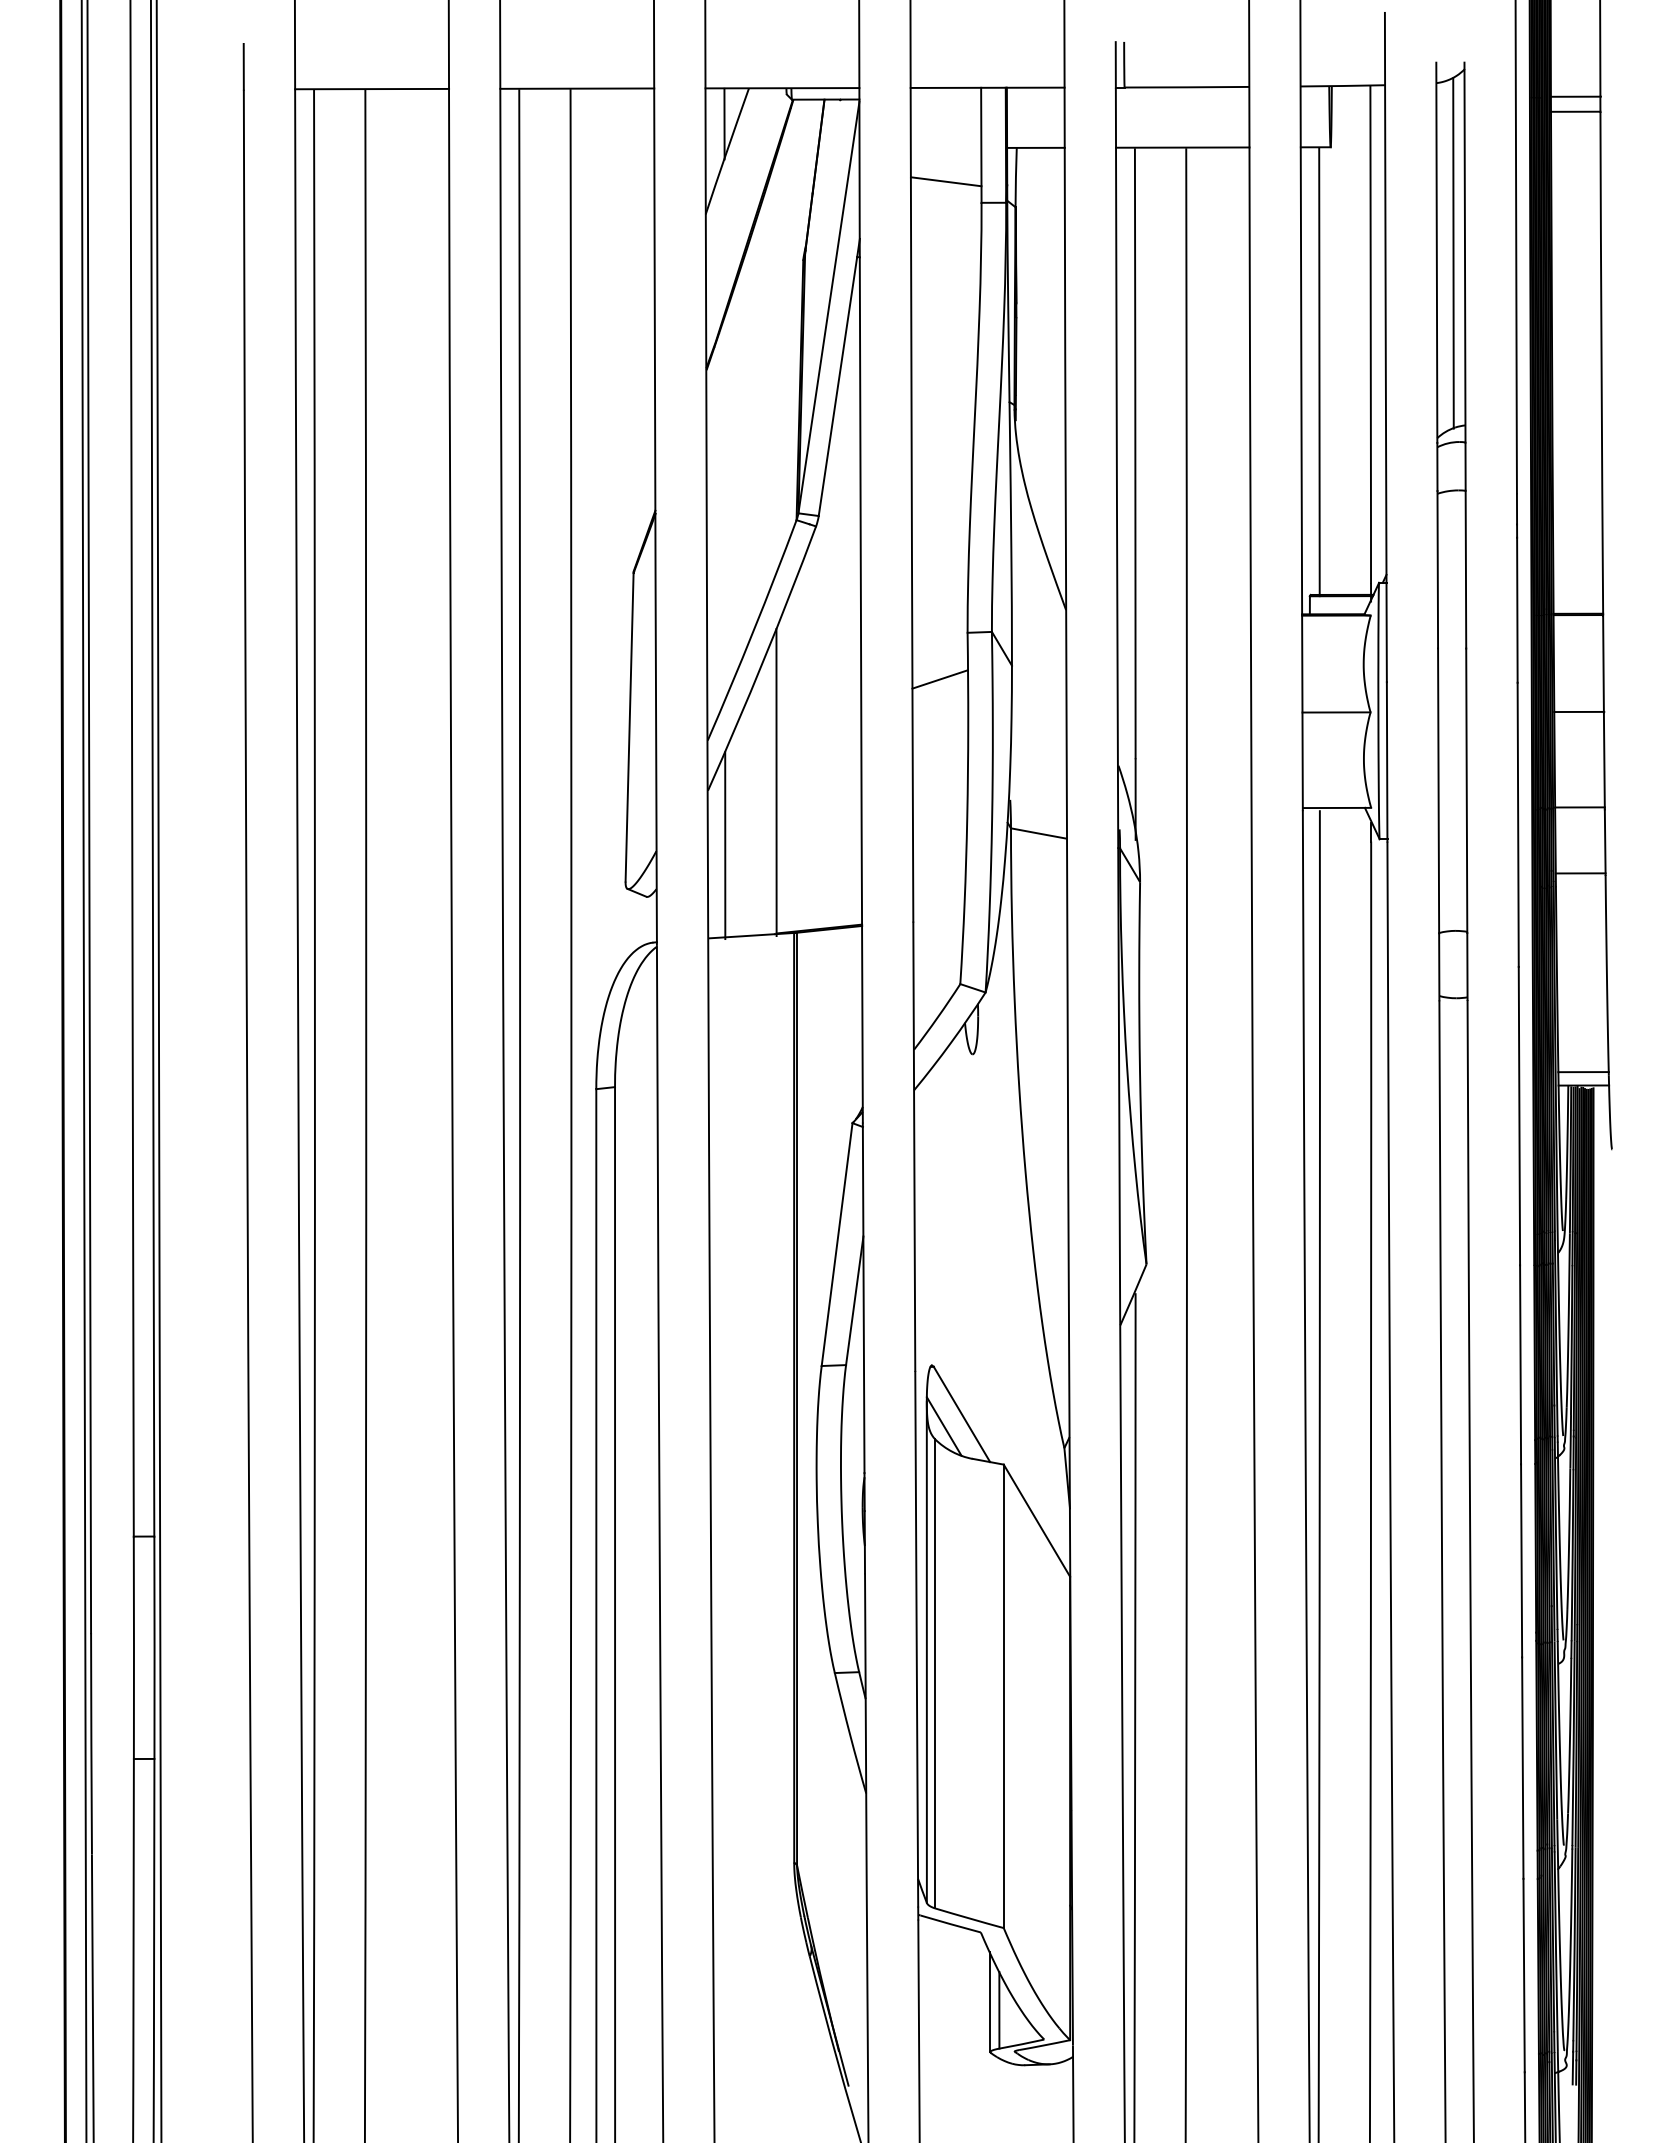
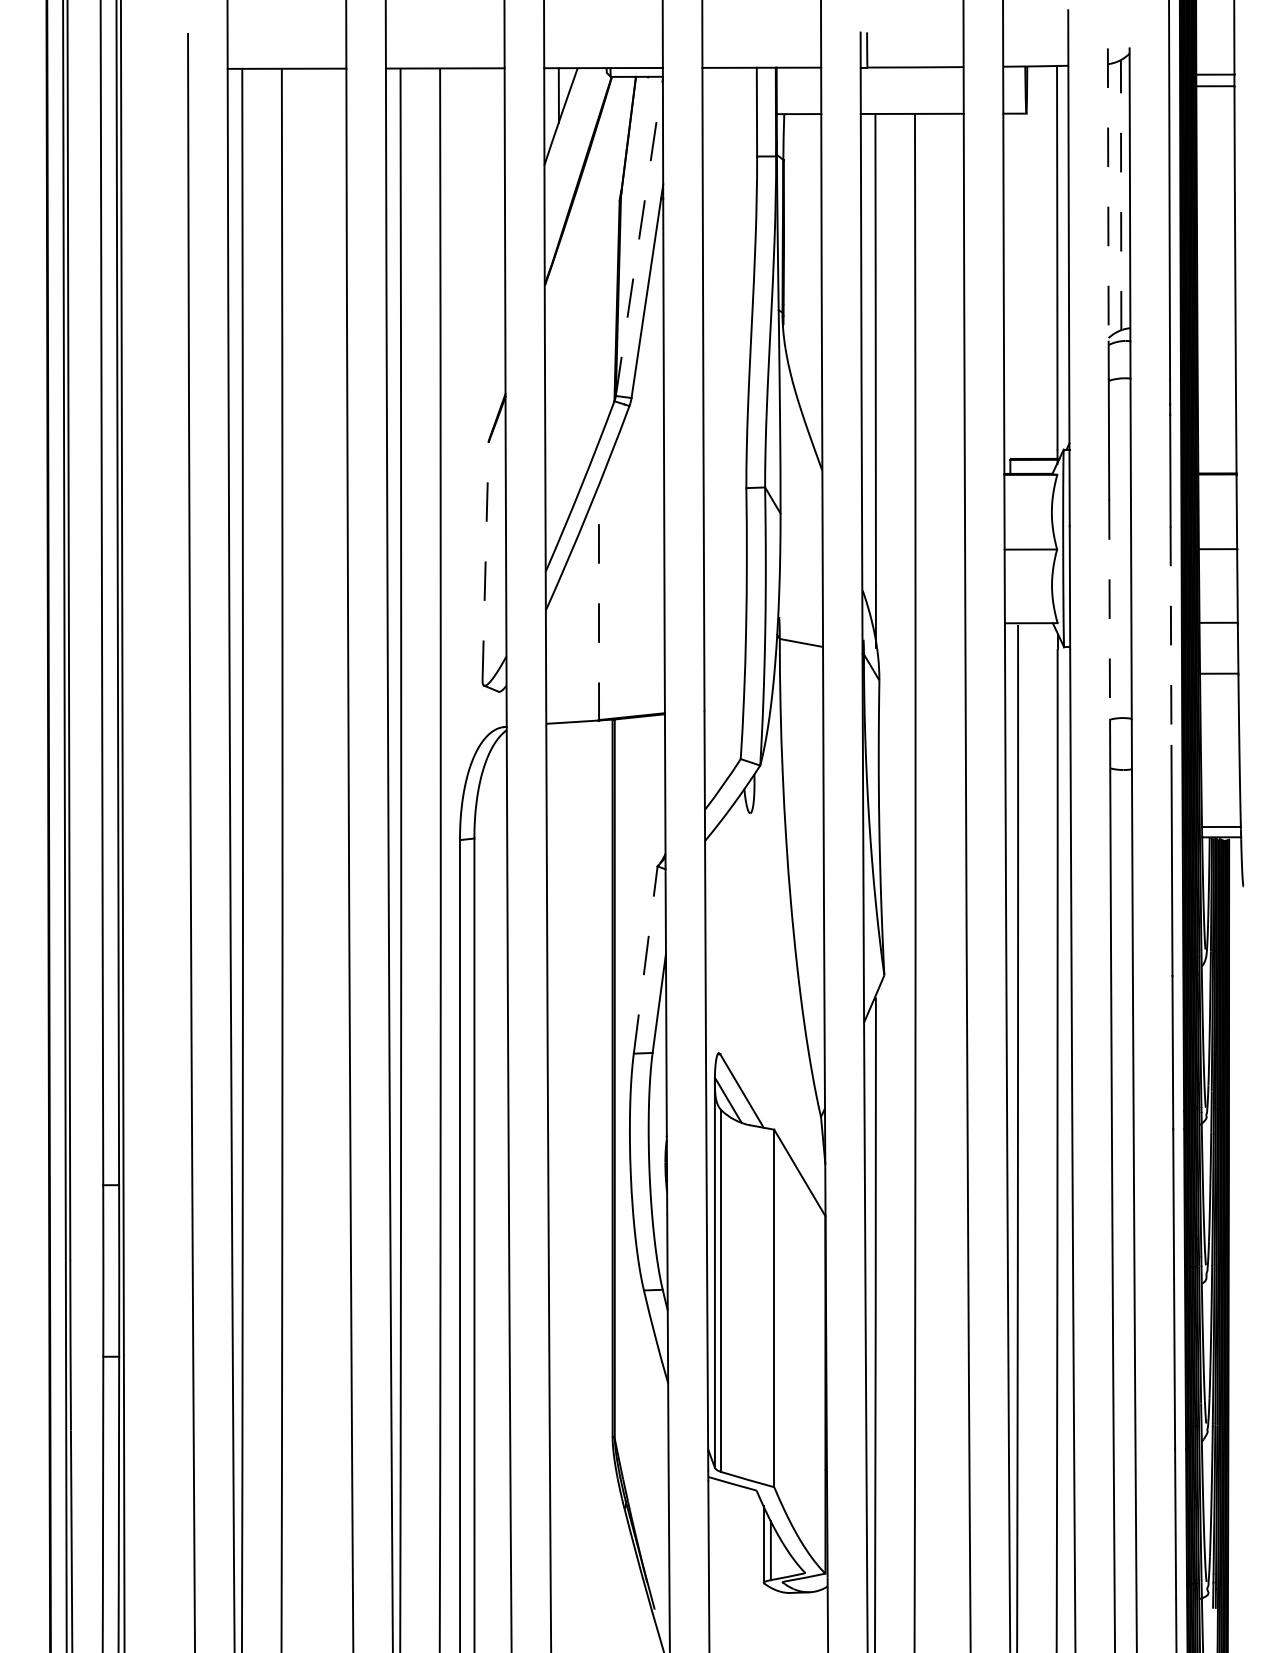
line: (945, 181) -> (729, 140), removed
line: (1453, 252) -> (1121, 194), solid -> dashed
line: (1436, 253) -> (1108, 195), solid -> dashed
line: (829, 307) -> (639, 237), solid -> dashed
line: (1319, 371) -> (1017, 286), removed
line: (939, 679) -> (724, 524), removed
line: (629, 726) -> (485, 560), solid -> dashed
line: (776, 782) -> (598, 603), solid -> dashed
line: (1438, 791) -> (1109, 610), solid -> dashed
line: (1518, 825) -> (1171, 636), solid -> dashed
line: (725, 845) -> (559, 652), removed
line: (837, 1244) -> (646, 959), solid -> dashed

